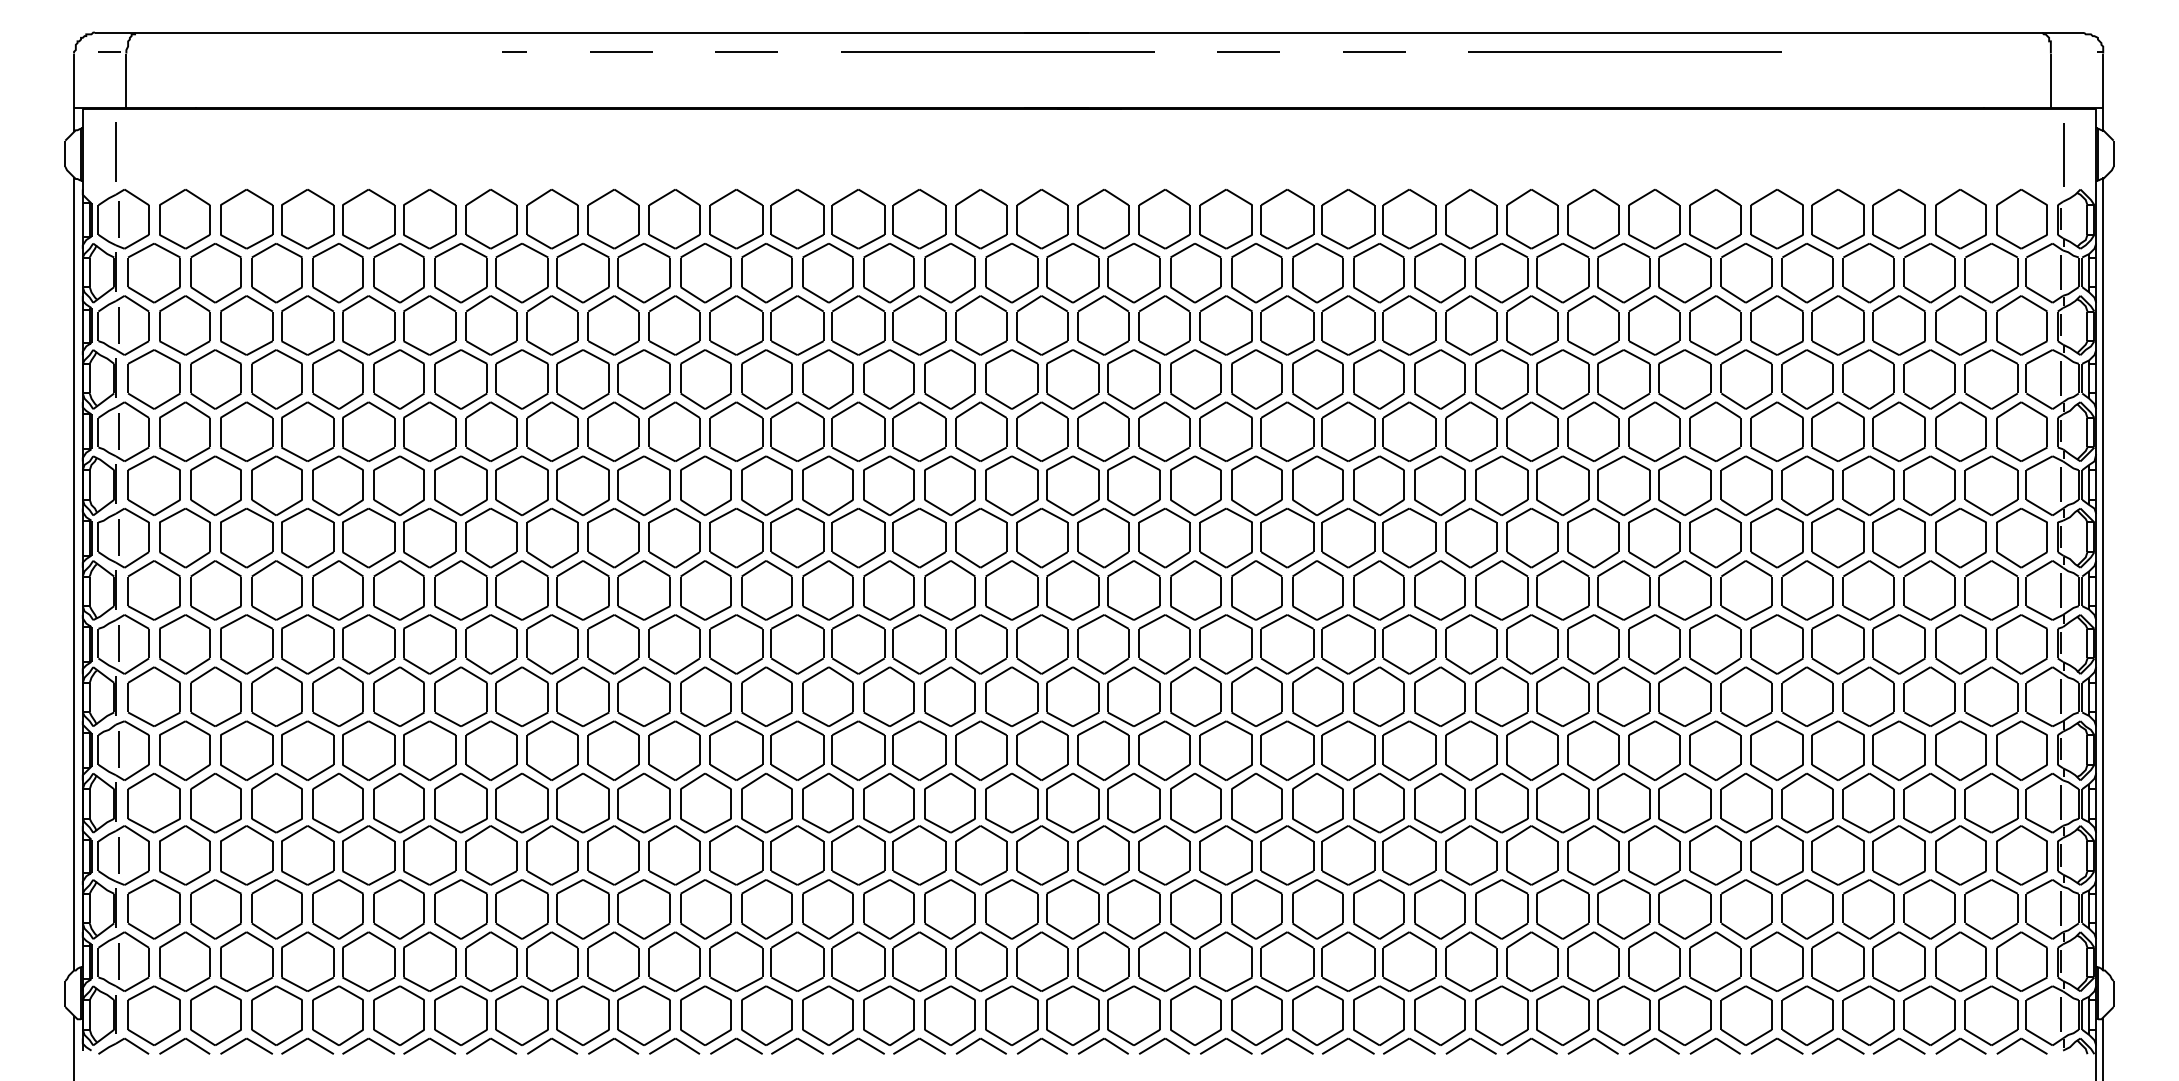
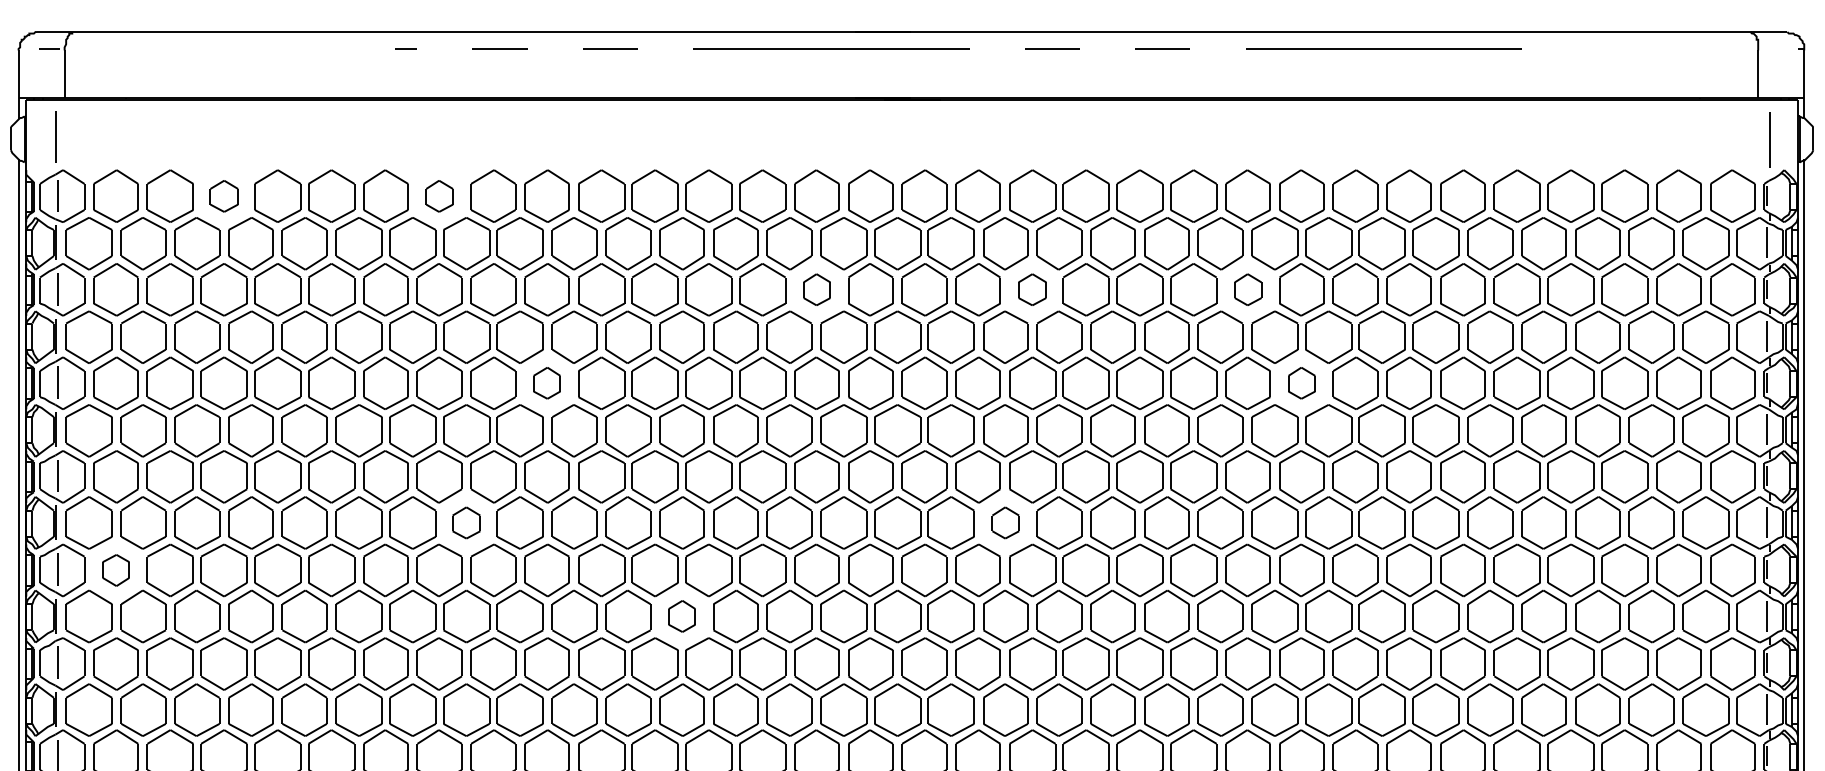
part: (307, 219) -> (224, 196), size x0.6
part: (552, 219) -> (439, 196), size x0.6
part: (981, 325) -> (817, 289), size x0.6
part: (1225, 325) -> (1031, 289), size x0.6
part: (1471, 325) -> (1248, 289), size x0.6
part: (674, 431) -> (546, 383), size x0.6
part: (1532, 431) -> (1302, 383), size x0.6
part: (582, 590) -> (466, 522), size x0.6
part: (1195, 590) -> (1005, 522), size x0.6
part: (184, 644) -> (115, 570), size x0.6
part: (827, 696) -> (681, 616), size x0.6

